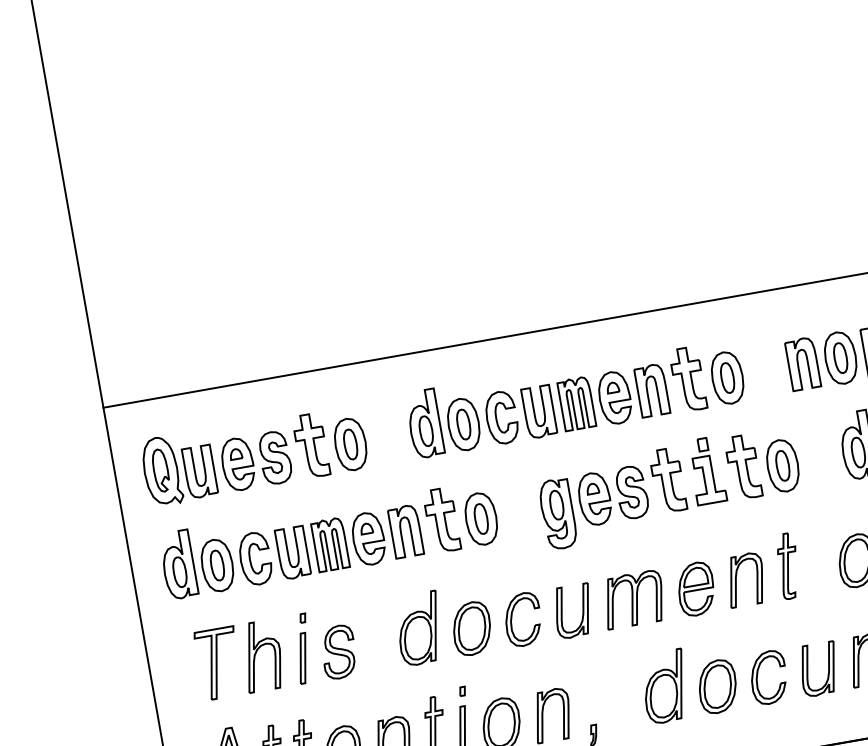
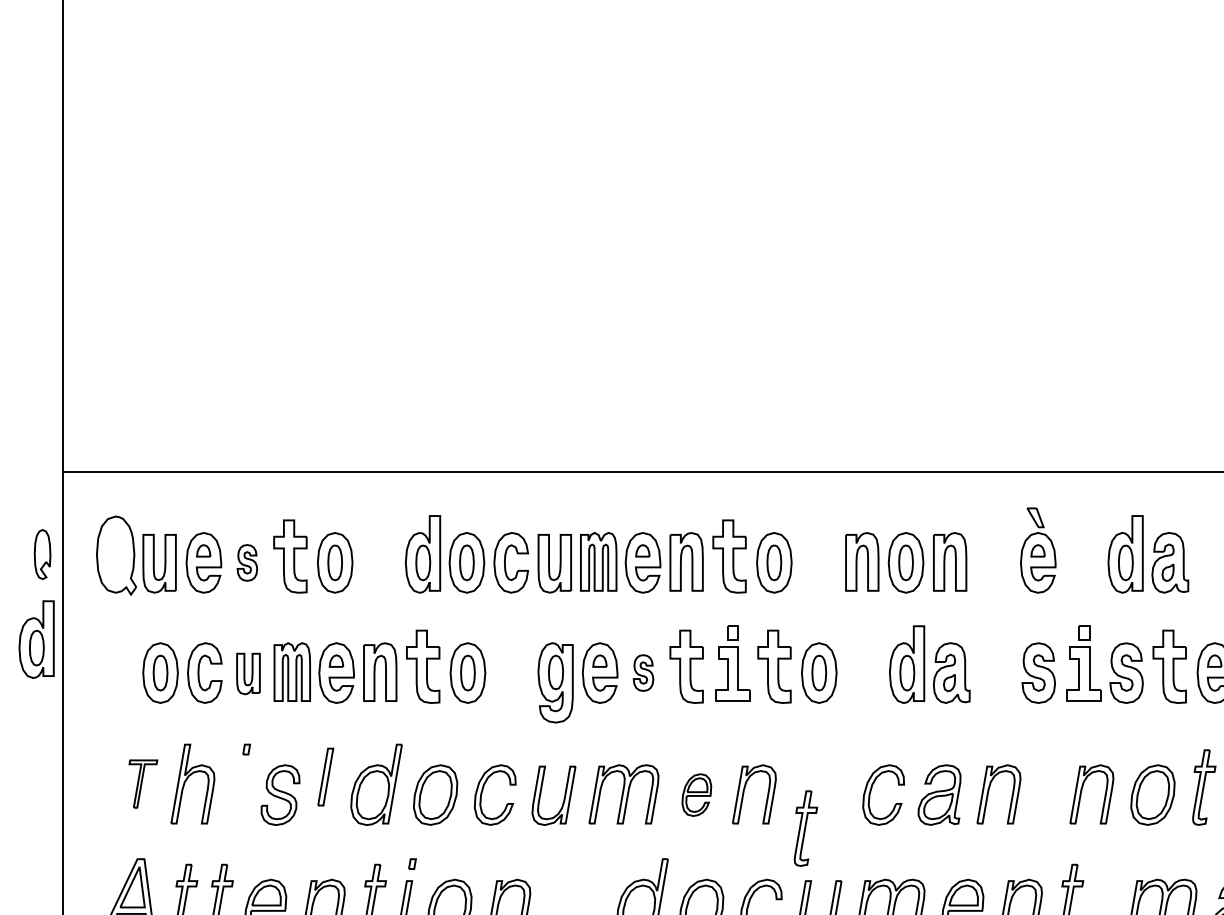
part: (275, 457) -> (247, 562), size x0.6
part: (160, 470) -> (42, 554), moved
part: (631, 491) -> (643, 672), size x0.6
part: (293, 552) -> (248, 673), size x0.7
part: (178, 564) -> (36, 639), moved
part: (788, 566) -> (805, 828), moved
part: (695, 588) -> (696, 794), size x0.7
part: (302, 657) -> (325, 776), moved
part: (219, 662) -> (143, 783), size x0.6

